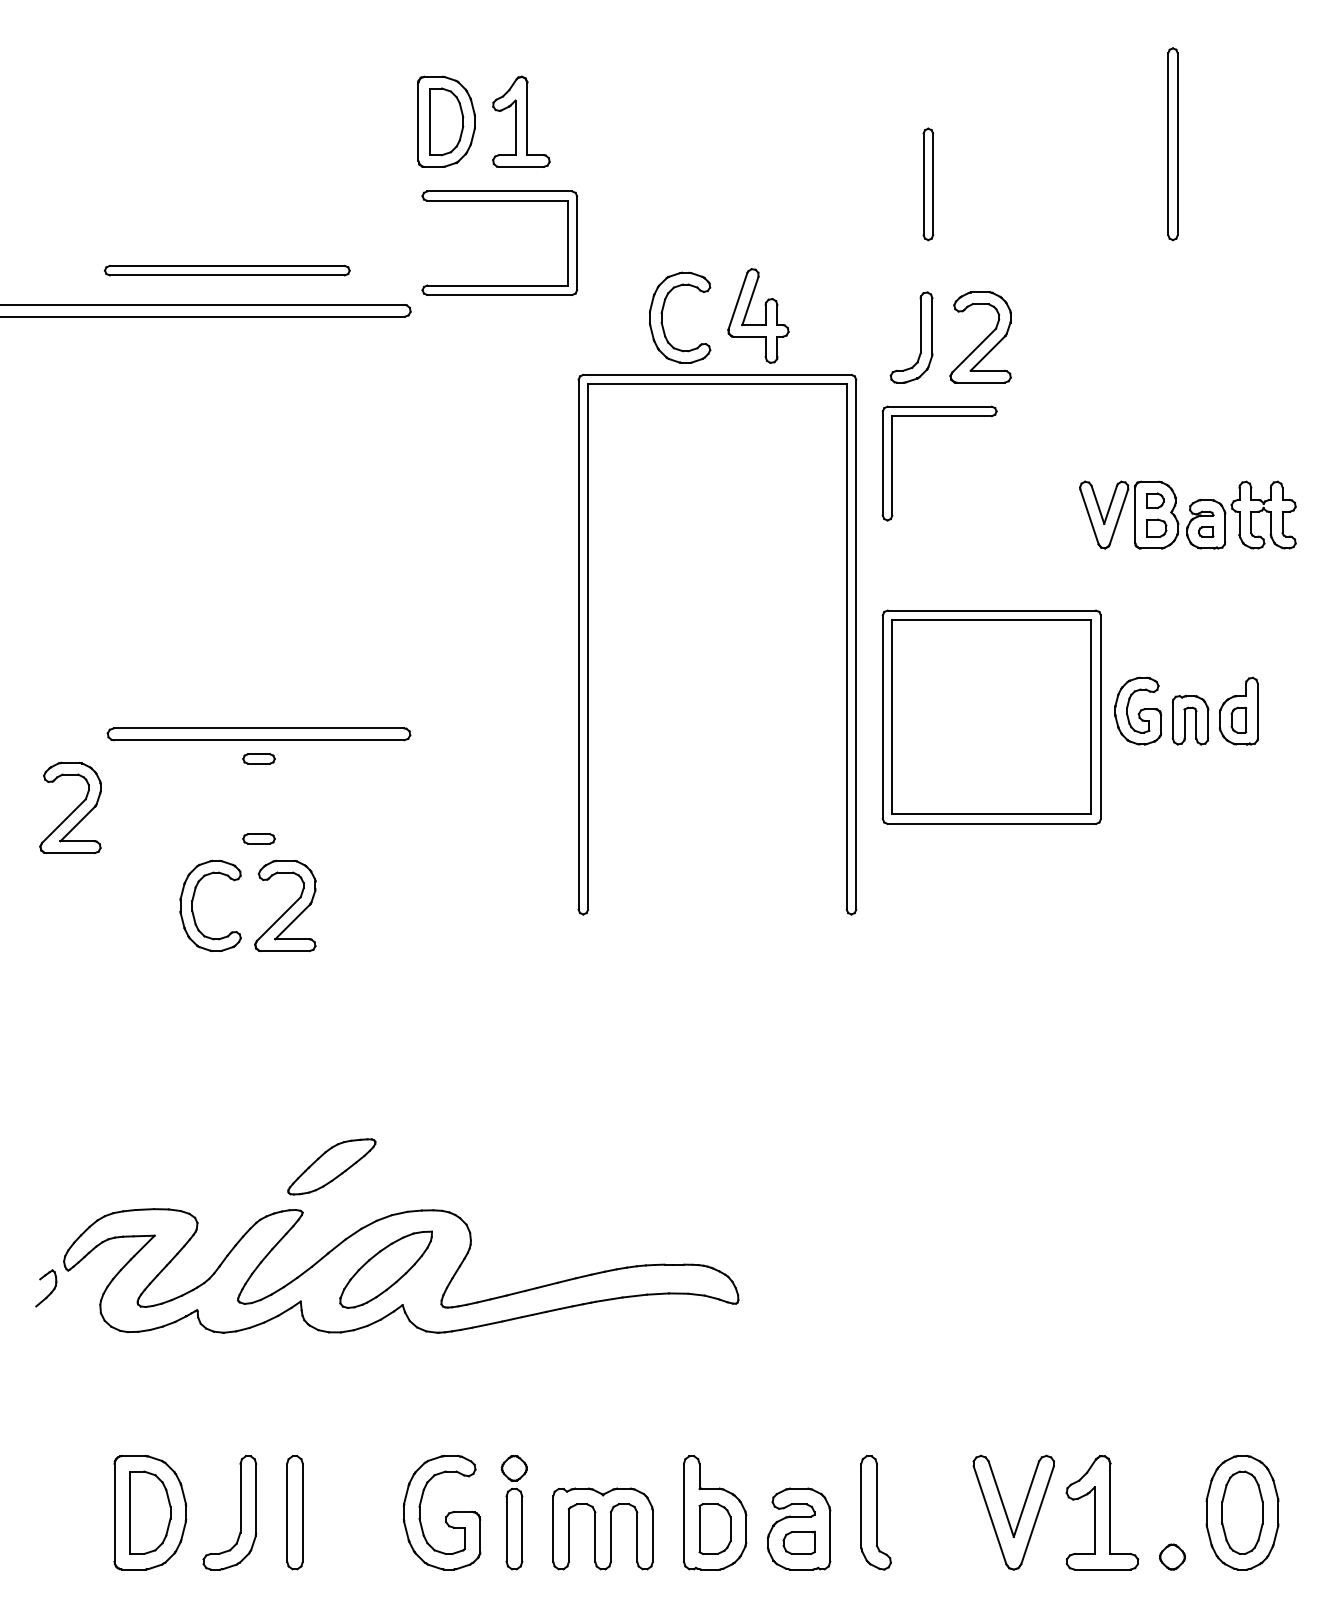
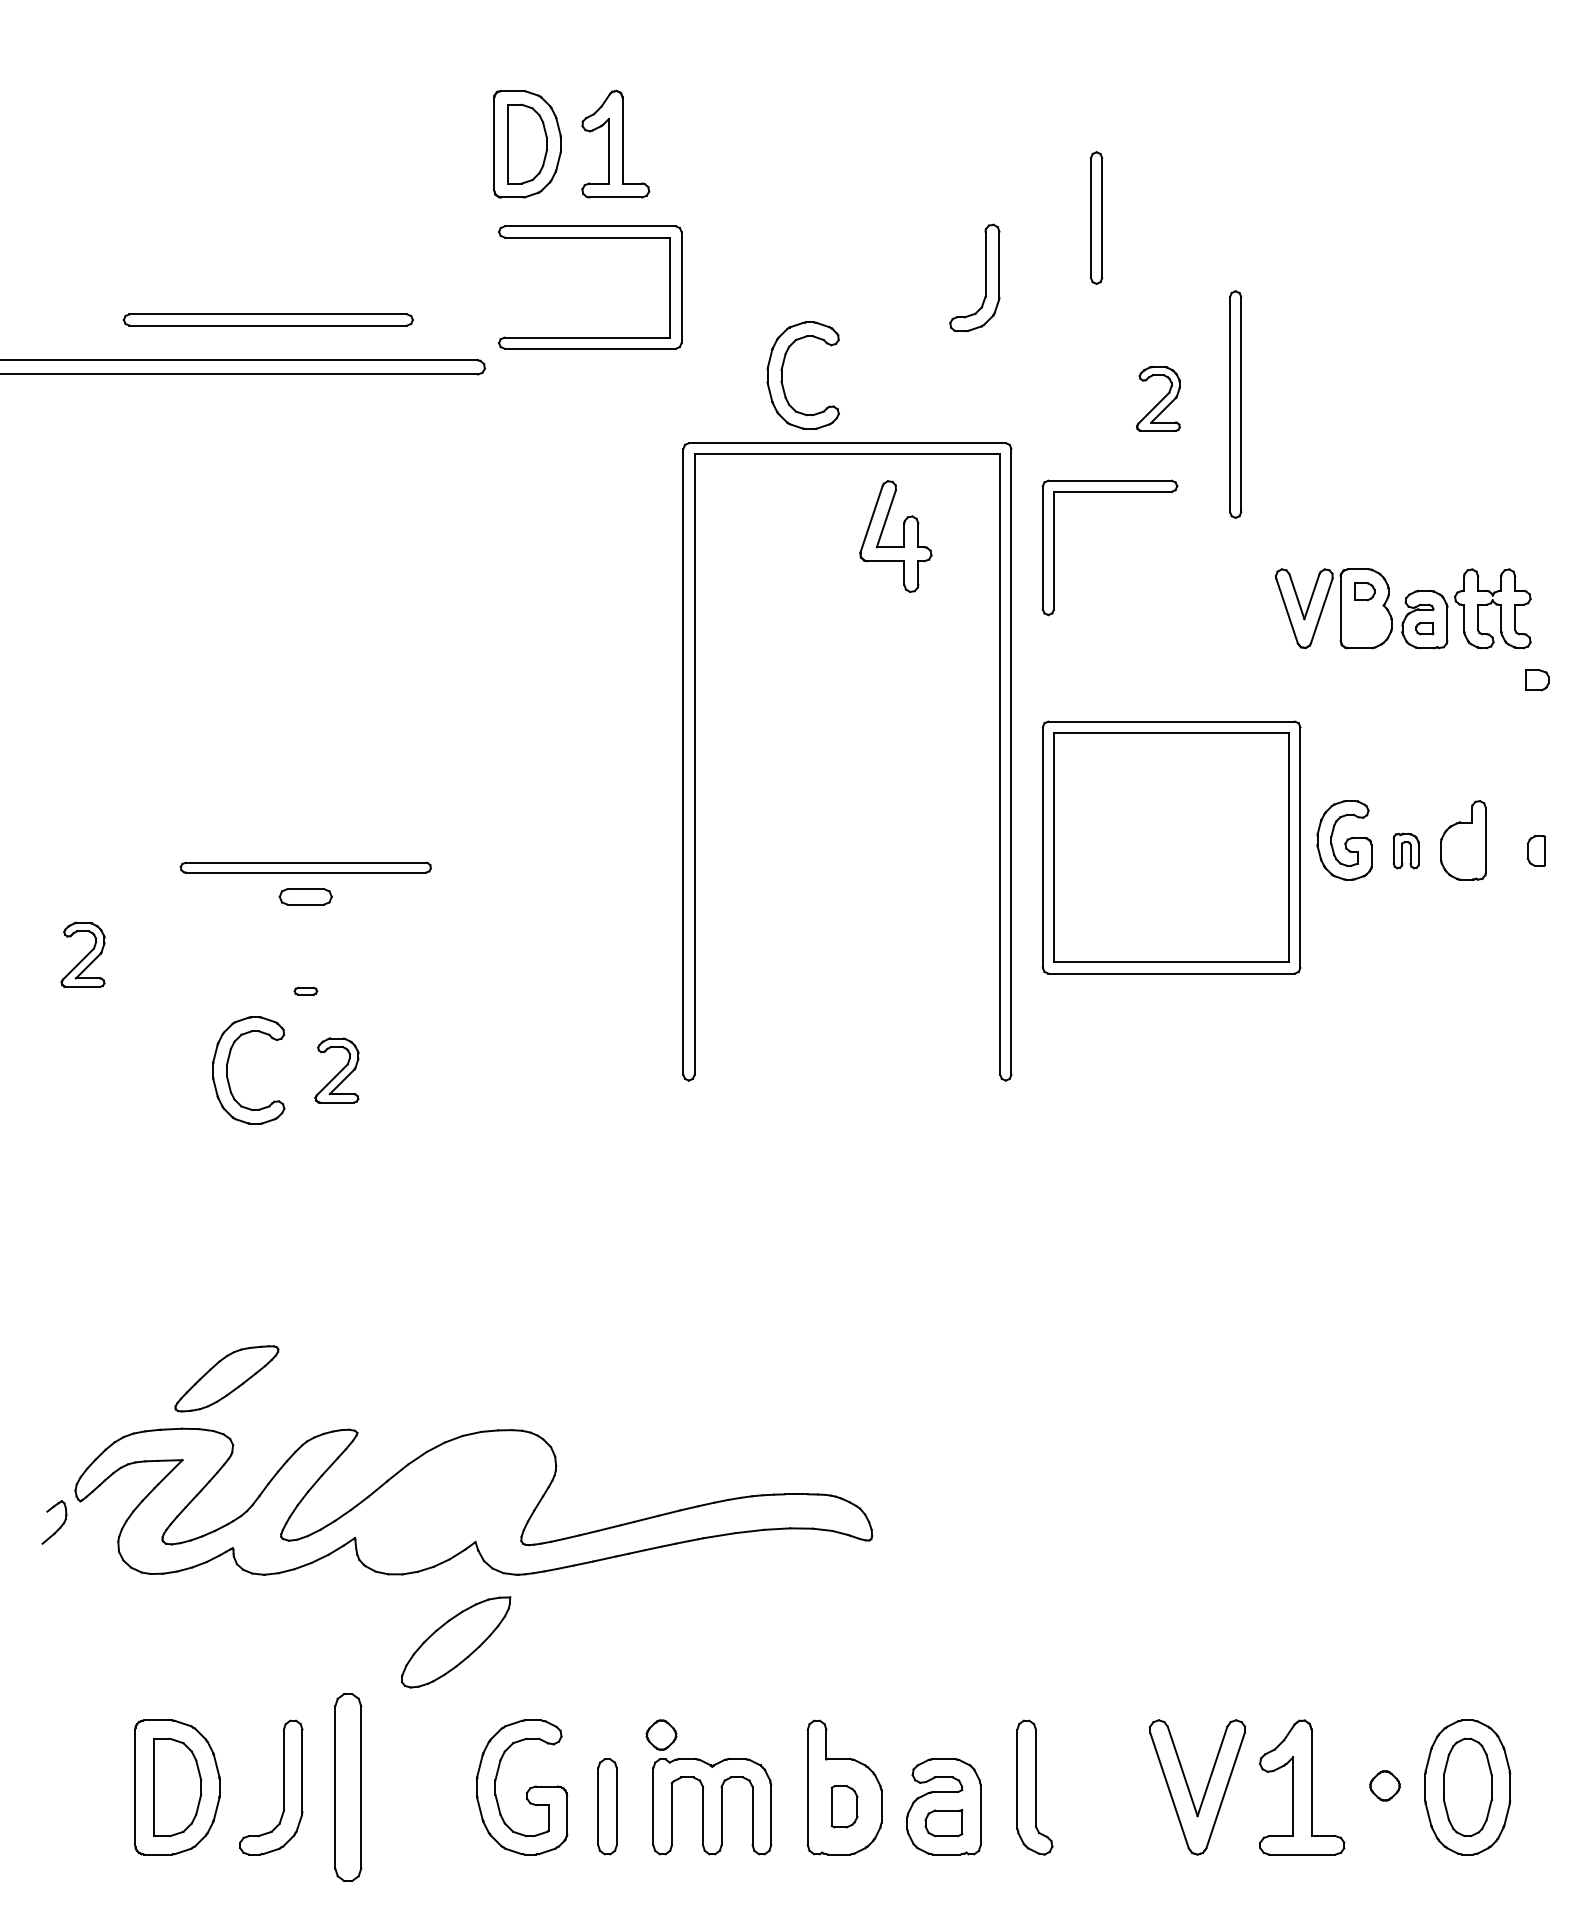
part: (1172, 144) -> (1235, 404), moved
part: (764, 315) -> (903, 536), moved
part: (920, 337) -> (985, 277), moved
part: (980, 337) -> (1158, 398), size x0.6
part: (1156, 528) -> (1537, 680), moved
part: (1190, 719) -> (1406, 850), size x0.6
part: (1238, 719) -> (1536, 850), moved
part: (258, 734) -> (305, 867), size x0.7
part: (258, 758) -> (305, 896), size x1.4
part: (70, 807) -> (82, 954), size x0.6
part: (258, 838) -> (305, 990), size x0.6
part: (285, 905) -> (336, 1070), size x0.6
part: (331, 1166) -> (226, 1378), moved
part: (386, 1269) -> (456, 1642), moved
part: (514, 1467) -> (661, 1734), moved
part: (295, 1512) -> (348, 1787), size x1.4
part: (714, 1528) -> (844, 1806), size x0.7
part: (1172, 1556) -> (1384, 1785), moved

